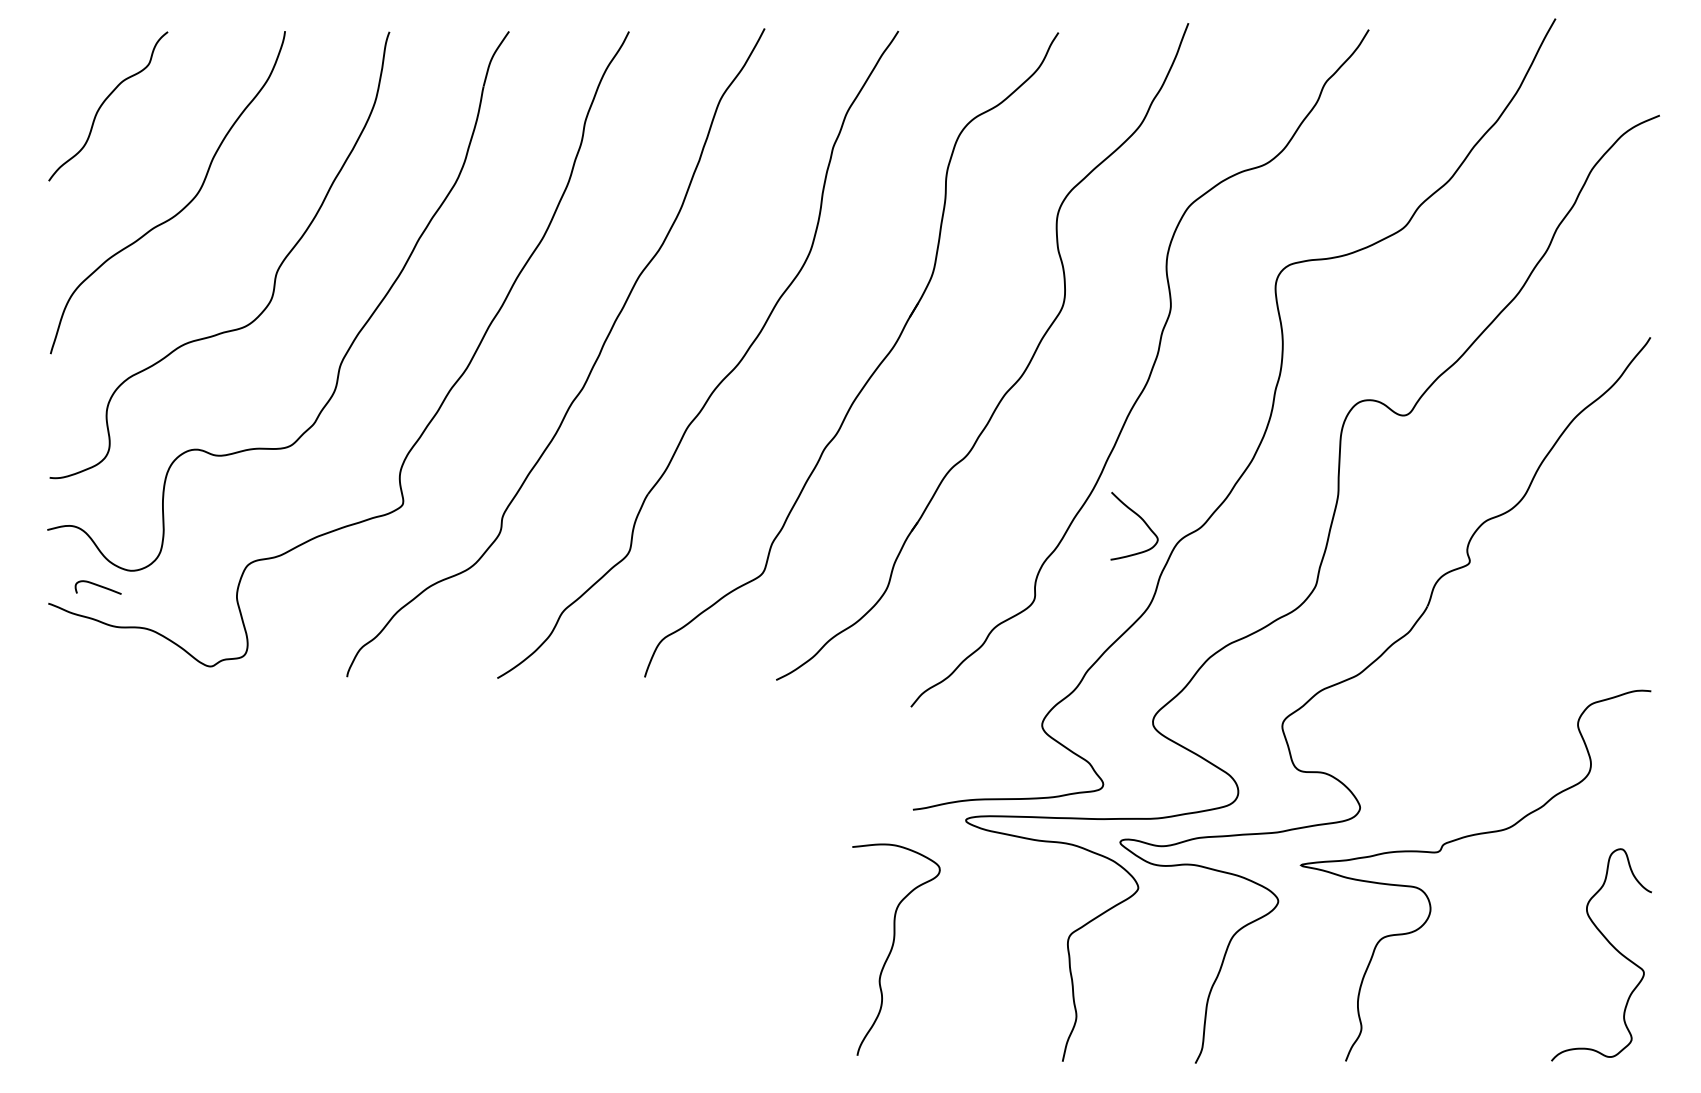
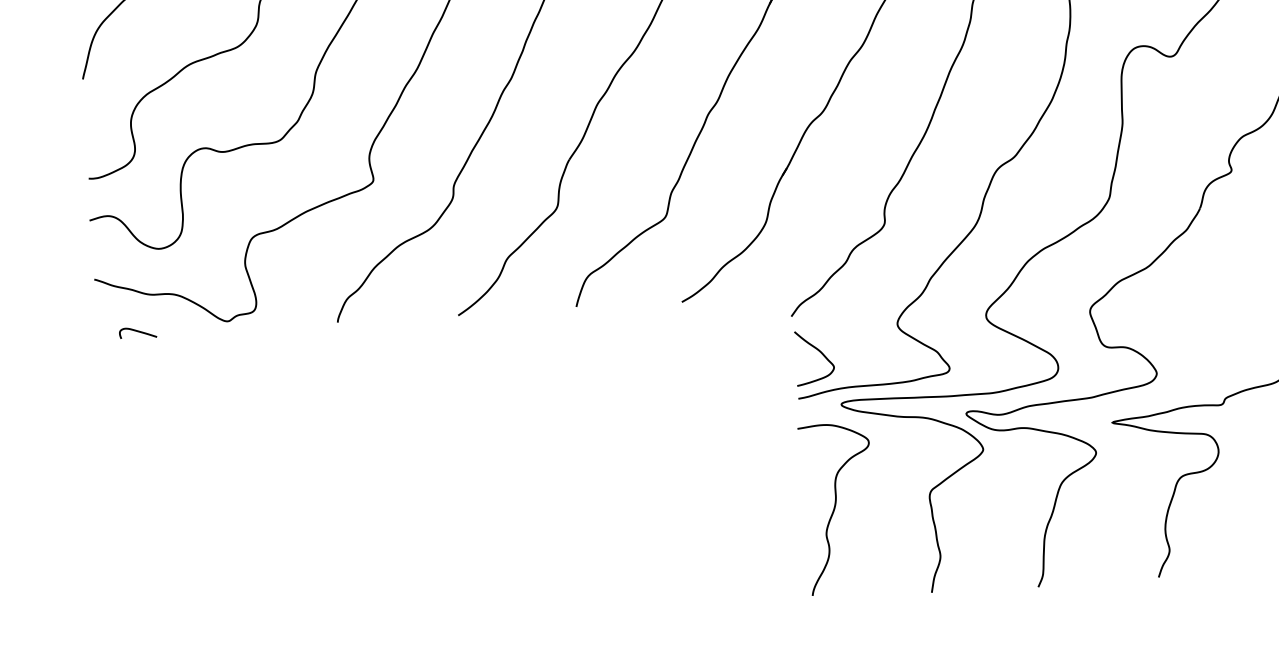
curve: (1140, 518) -> (819, 351), moved
curve: (97, 586) -> (137, 332), moved
curve: (893, 947) -> (835, 507), moved

